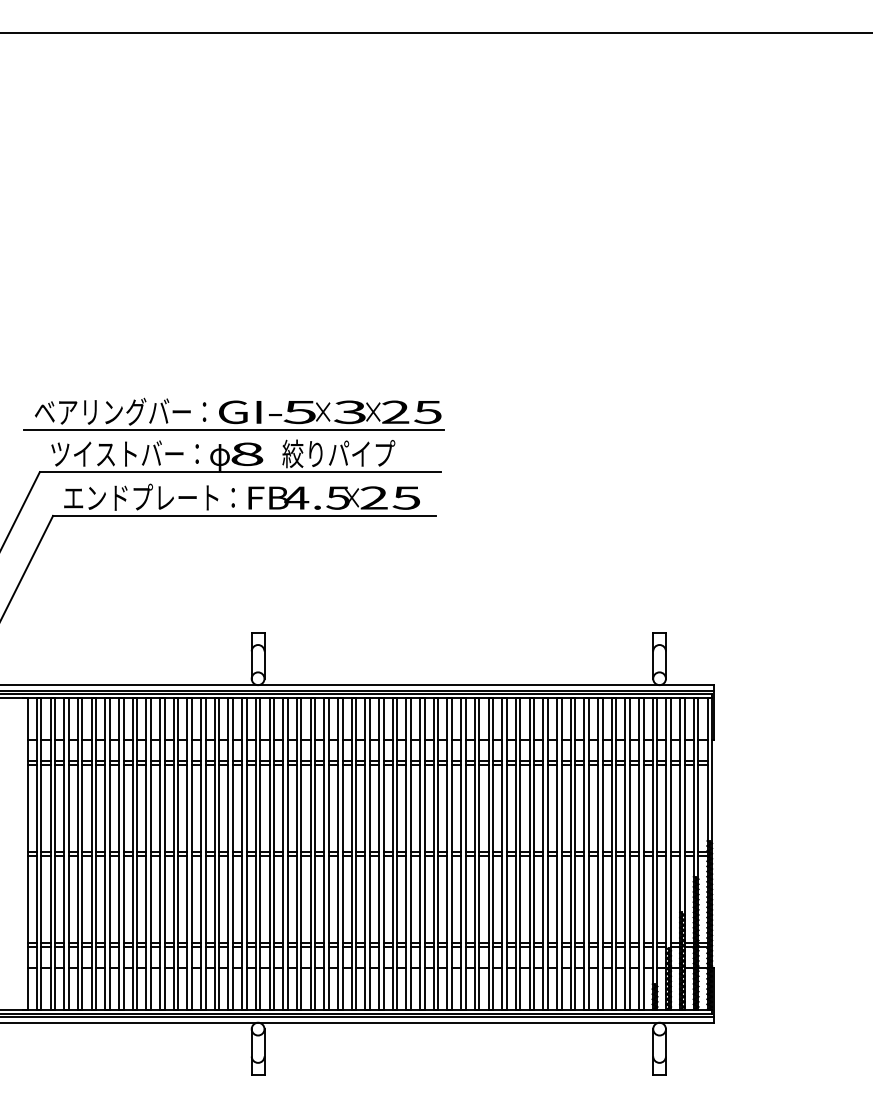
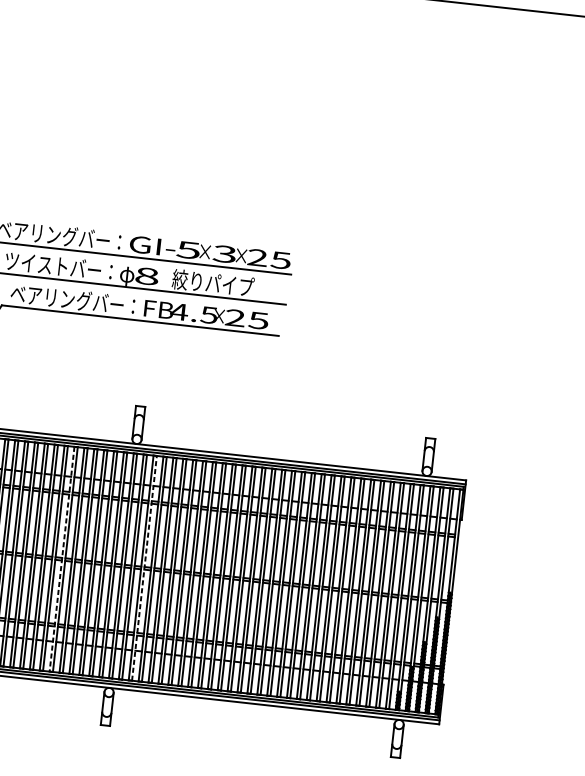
text: (141, 497) -> (67, 299), エンドプレート： -> ベアリングバー：
line: (173, 853) -> (61, 558), solid -> dashed
line: (287, 853) -> (144, 567), solid -> dashed

